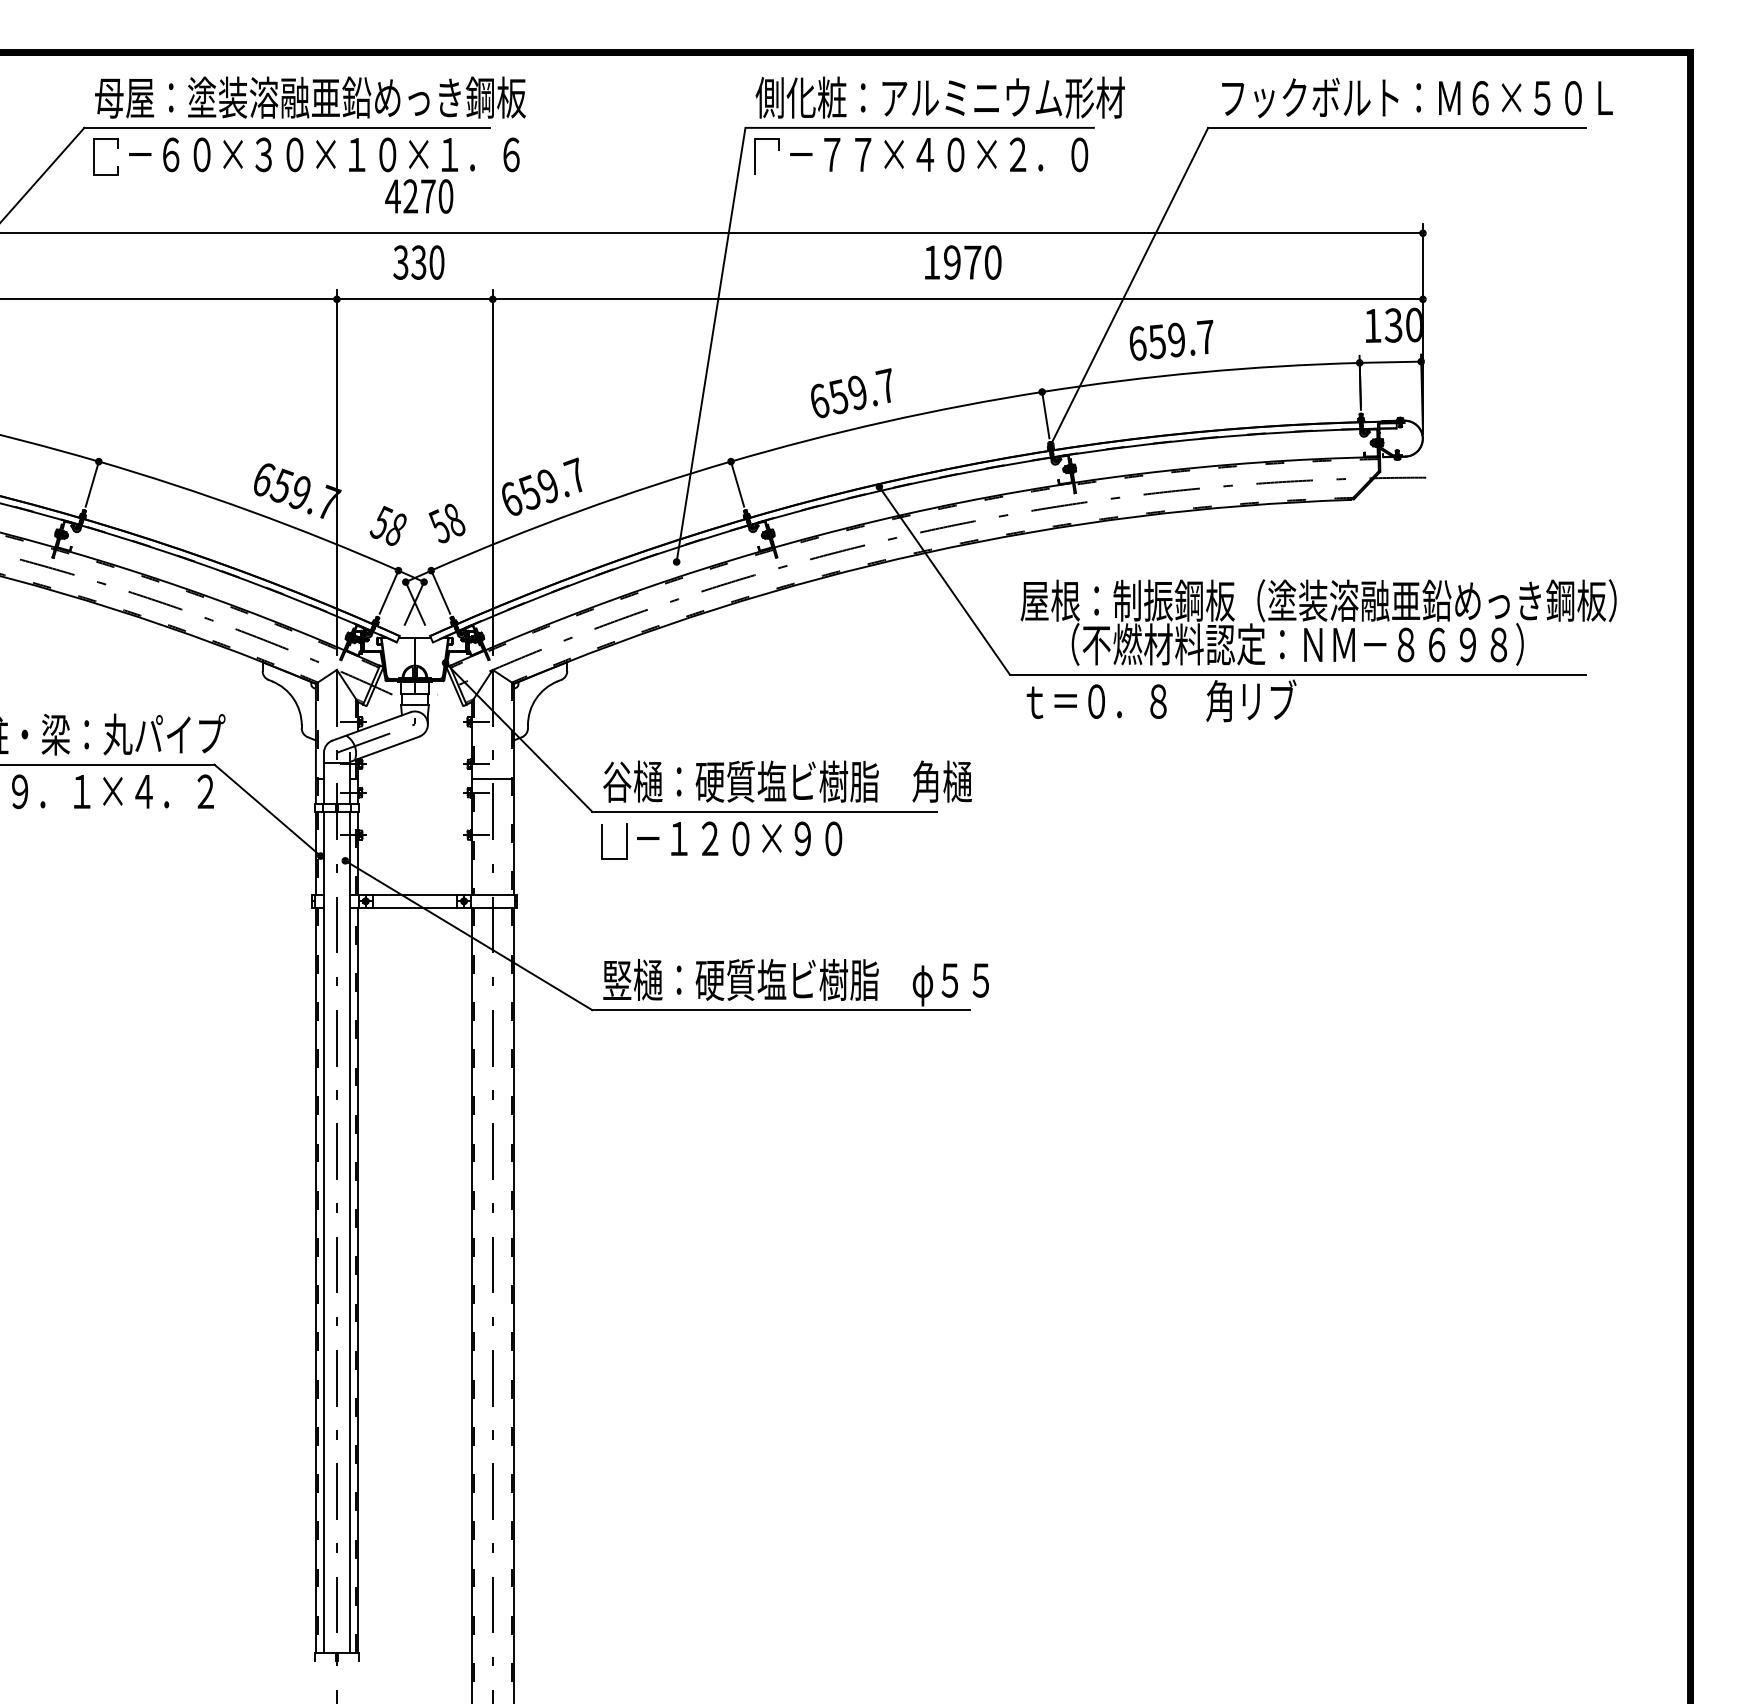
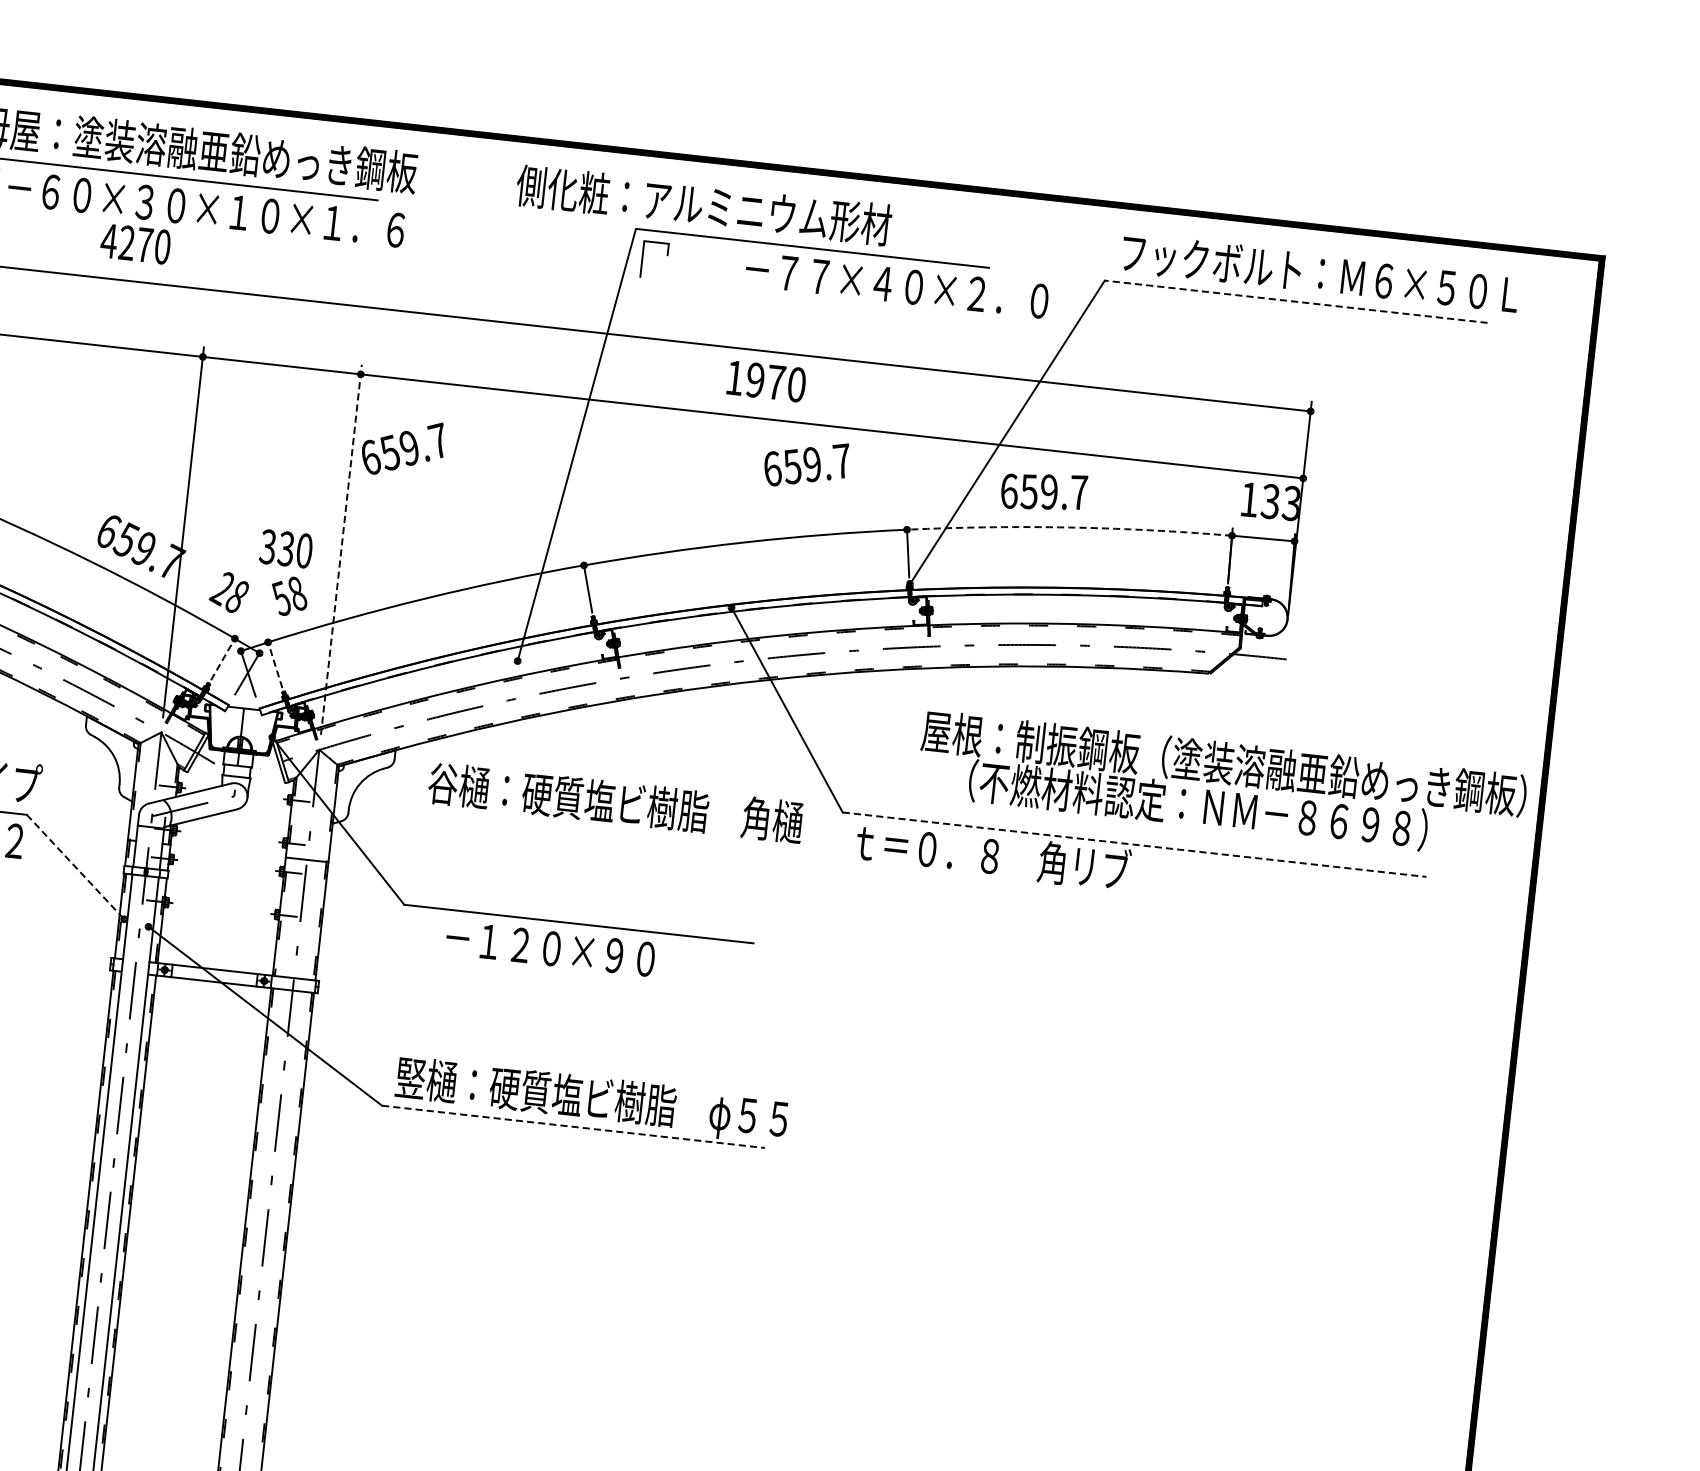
text: (939, 97) -> (703, 205), moved
line: (1397, 127) -> (1296, 301), solid -> dashed
text: (939, 154) -> (897, 285), moved
text: (419, 196) -> (135, 244), moved
text: (418, 262) -> (285, 548), moved
text: (963, 262) -> (766, 381), moved
text: (1413, 324) -> (1290, 502), 130 -> 133
arc: (1200, 372) -> (1069, 527), solid -> dashed
text: (851, 393) -> (805, 464), moved
line: (492, 472) -> (341, 549), solid -> dashed
text: (542, 486) -> (403, 447), moved
text: (380, 522) -> (222, 587), 58 -> 28
line: (389, 591) -> (223, 658), solid -> dashed
line: (440, 591) -> (275, 664), solid -> dashed
text: (1318, 622) -> (1221, 785), moved
line: (1298, 674) -> (1135, 844), solid -> dashed
text: (787, 781) -> (615, 802), moved
line: (268, 810) -> (76, 867), solid -> dashed
part: (602, 841) -> (411, 935), removed
line: (781, 1010) -> (573, 1127), solid -> dashed

